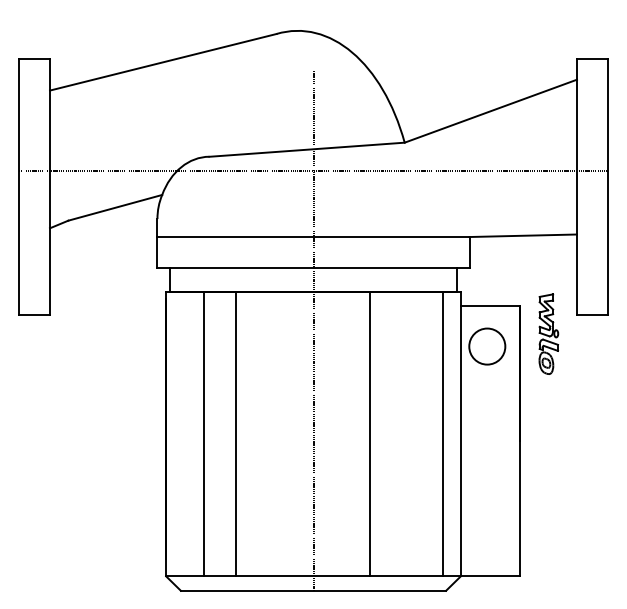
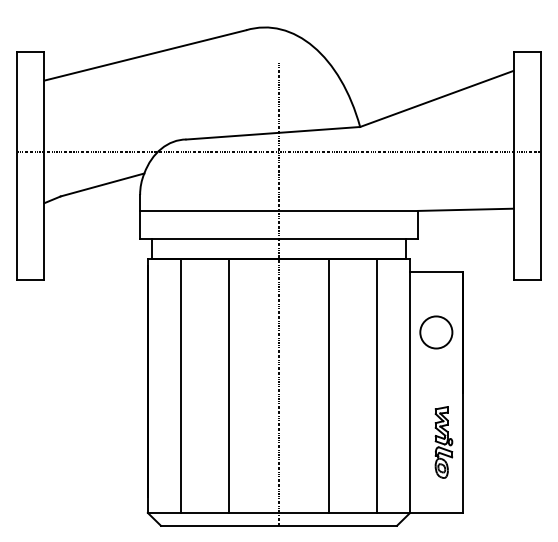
part: (548, 333) -> (443, 441), moved
circle: (487, 346) -> (436, 332), moved
line: (235, 433) -> (228, 385), moved
line: (443, 433) -> (376, 385), moved

